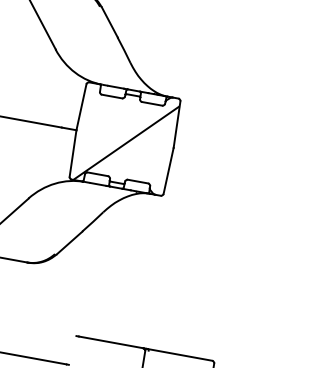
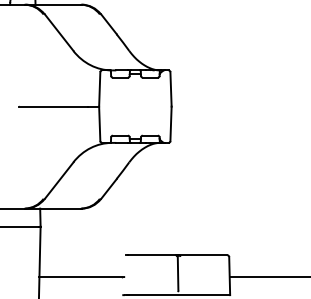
hatch: (126, 141) -> (136, 108), removed

